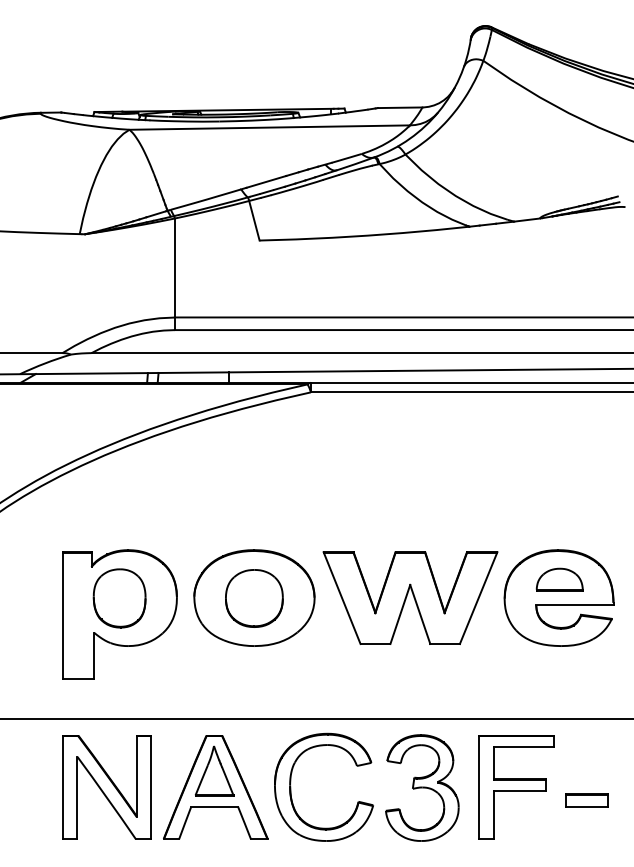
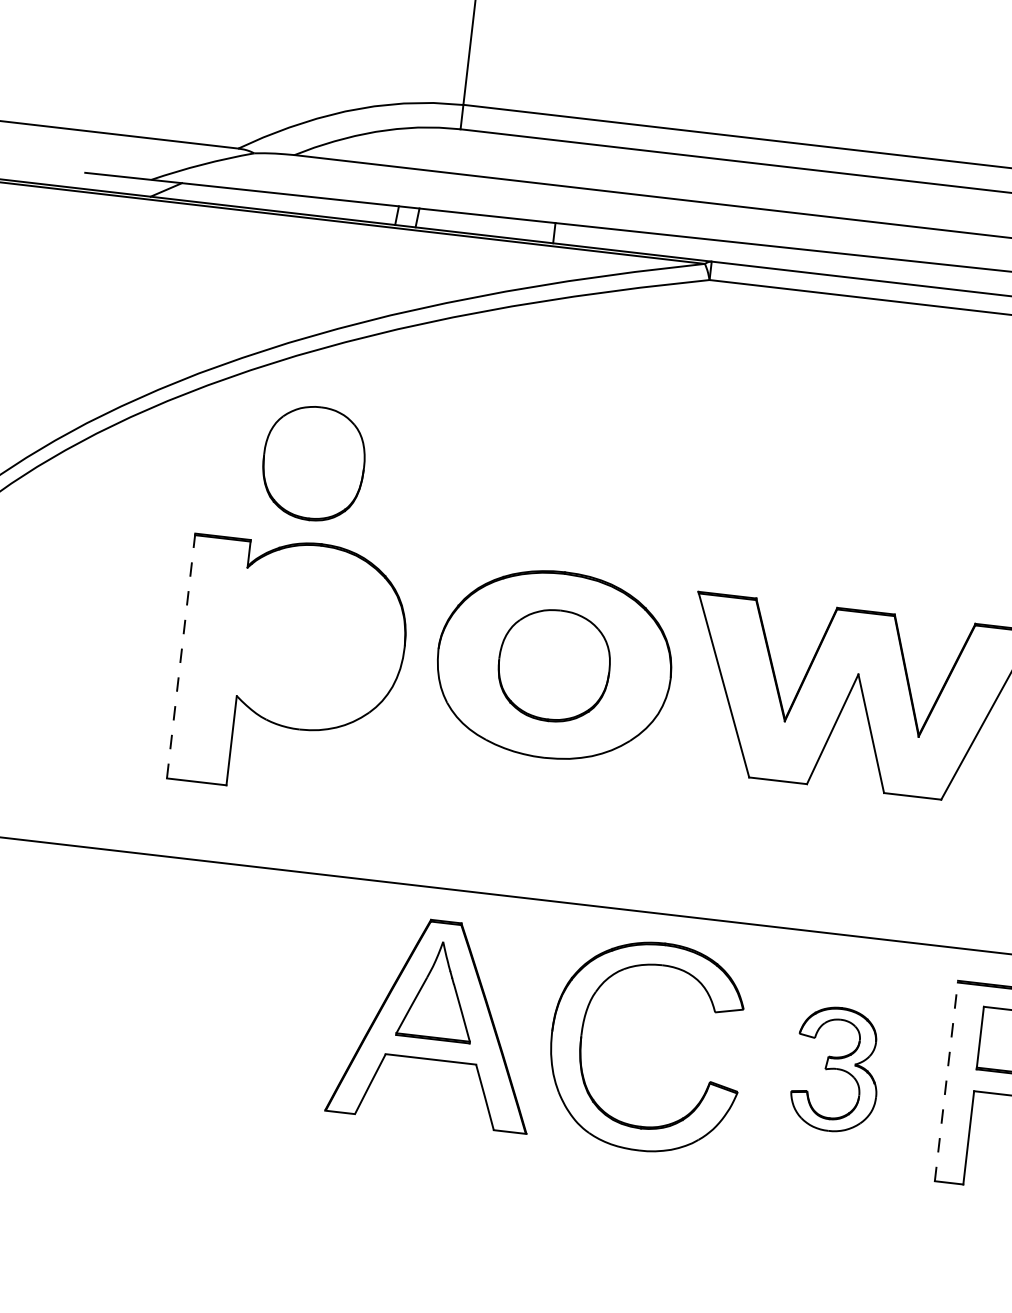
part: (119, 598) -> (313, 463), moved
line: (63, 616) -> (181, 657), solid -> dashed
part: (106, 787) -> (226, 997), removed
part: (422, 787) -> (836, 1068), size x0.6
line: (479, 787) -> (947, 1081), solid -> dashed

